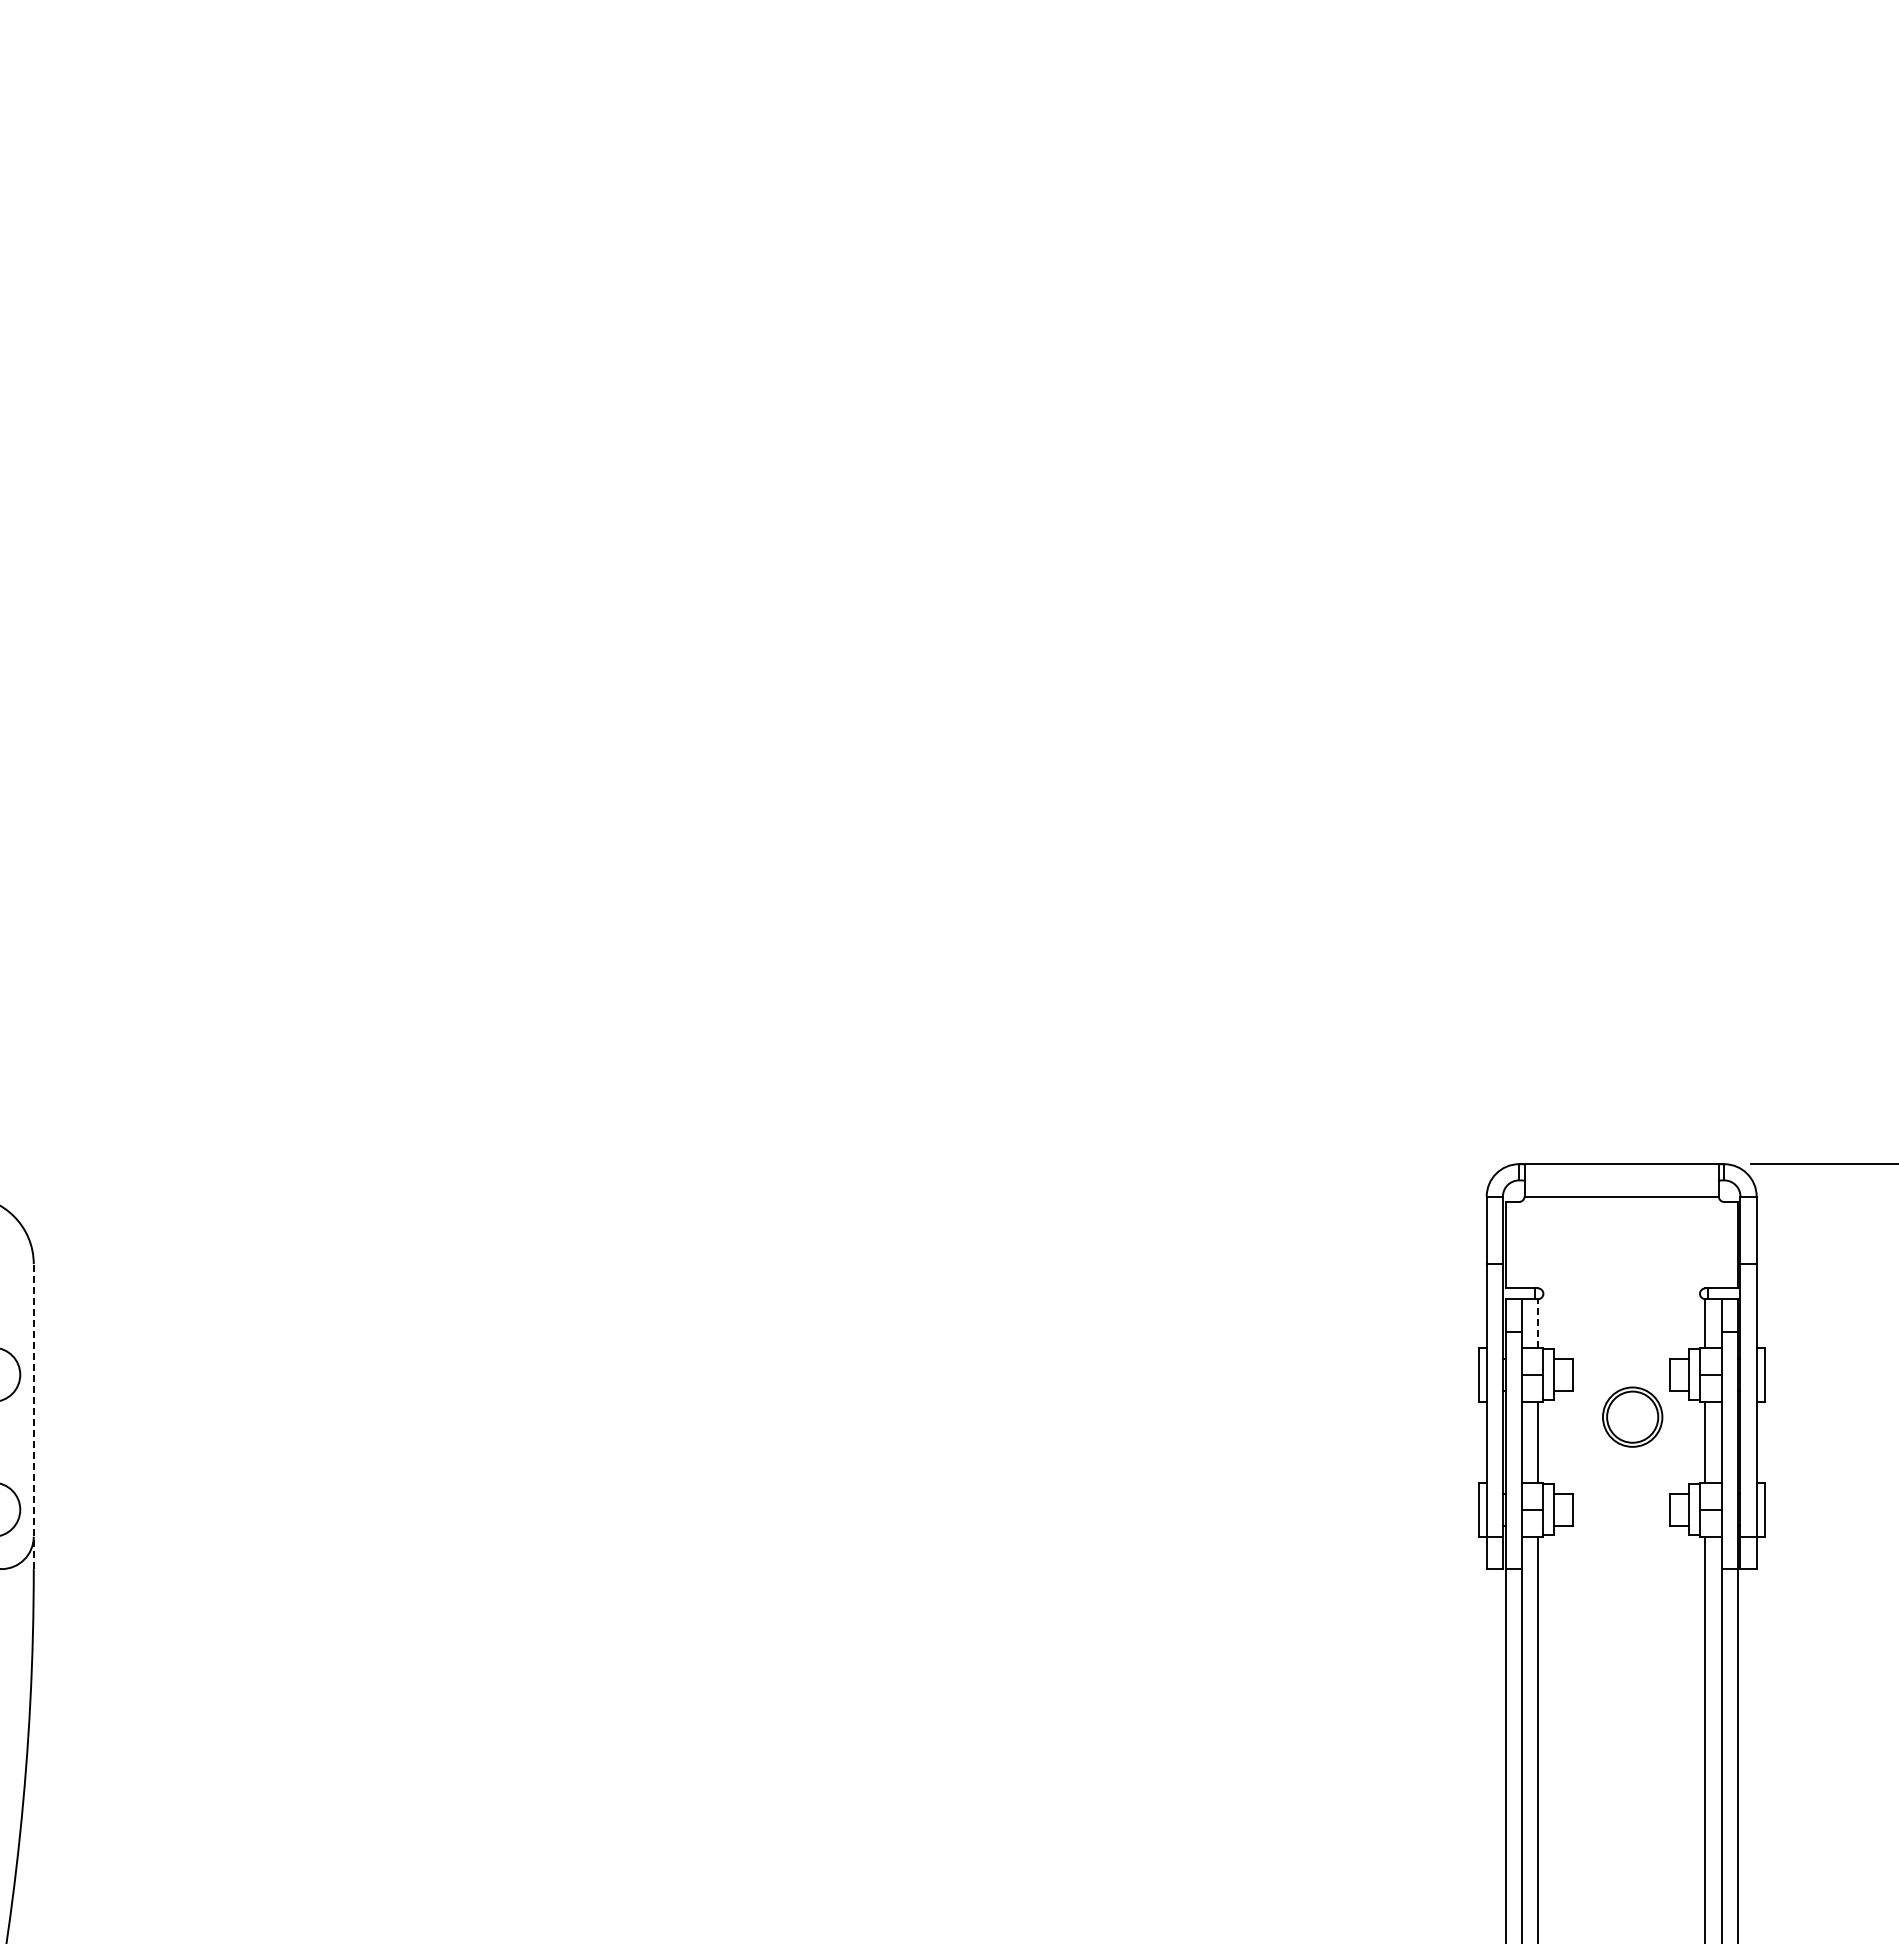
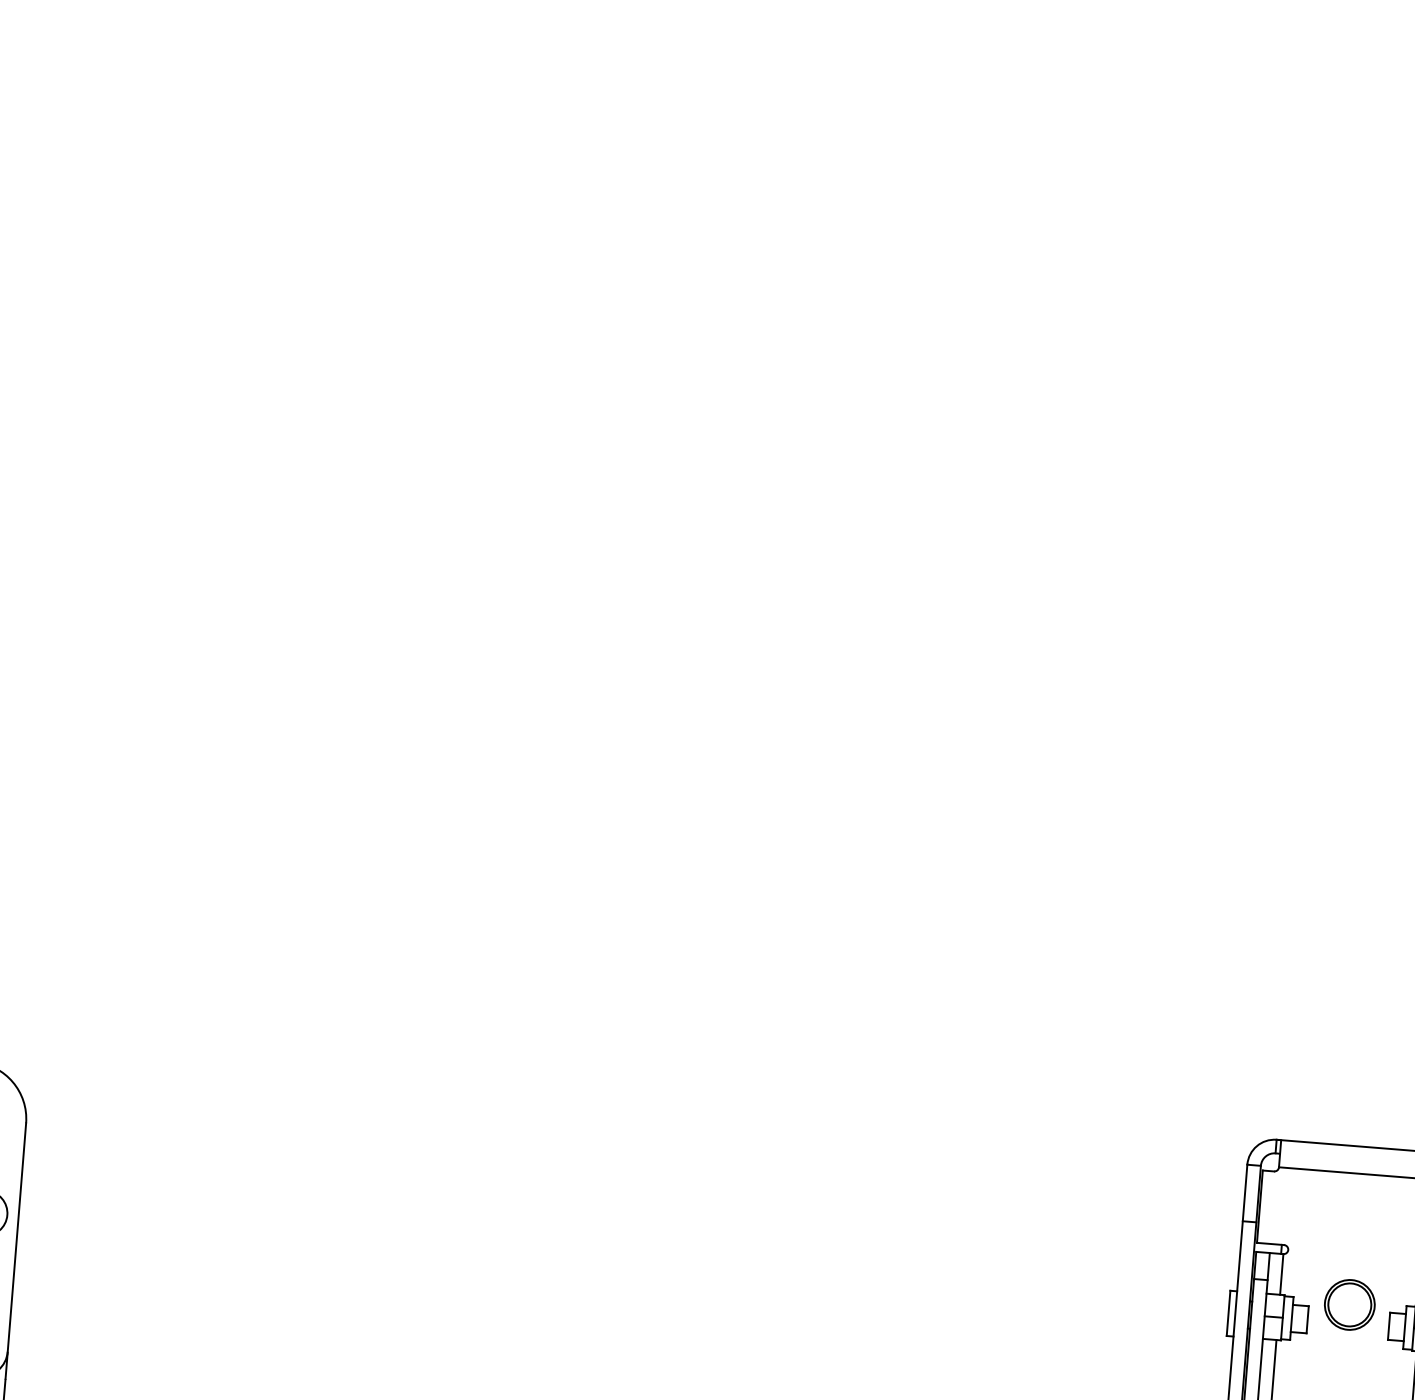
line: (1538, 1323) -> (1282, 1274), dashed -> solid
line: (33, 1416) -> (15, 1250), dashed -> solid
part: (1632, 1416) -> (1349, 1304), moved

